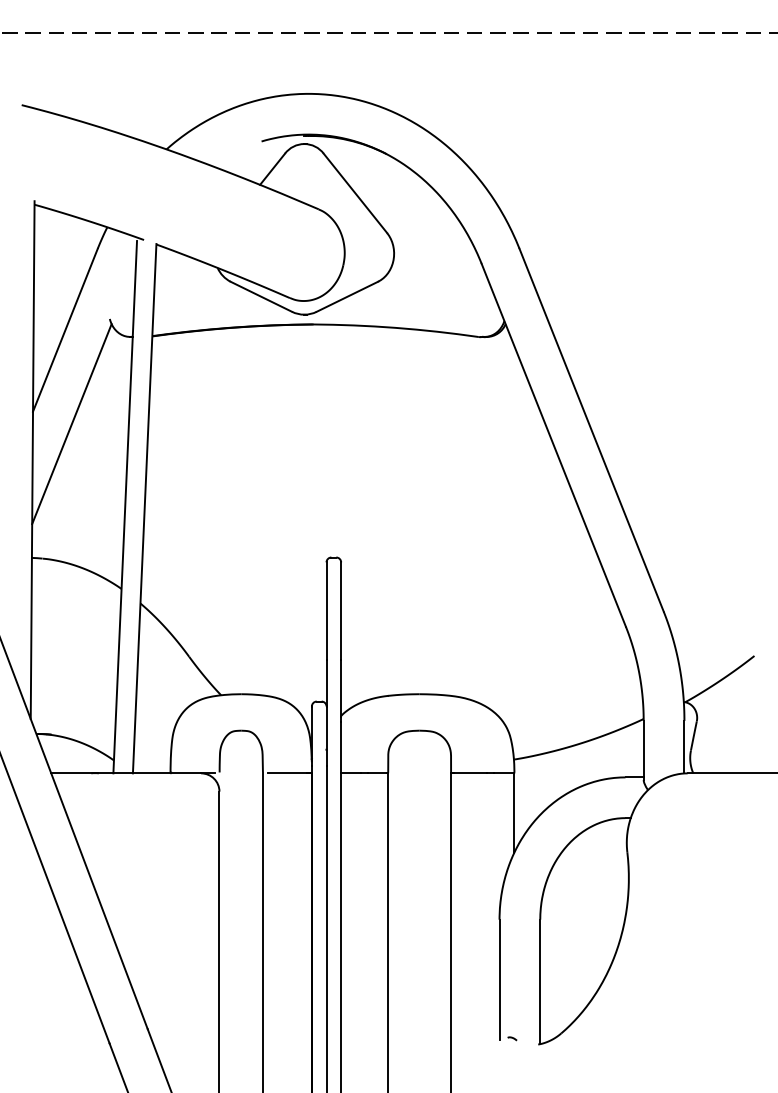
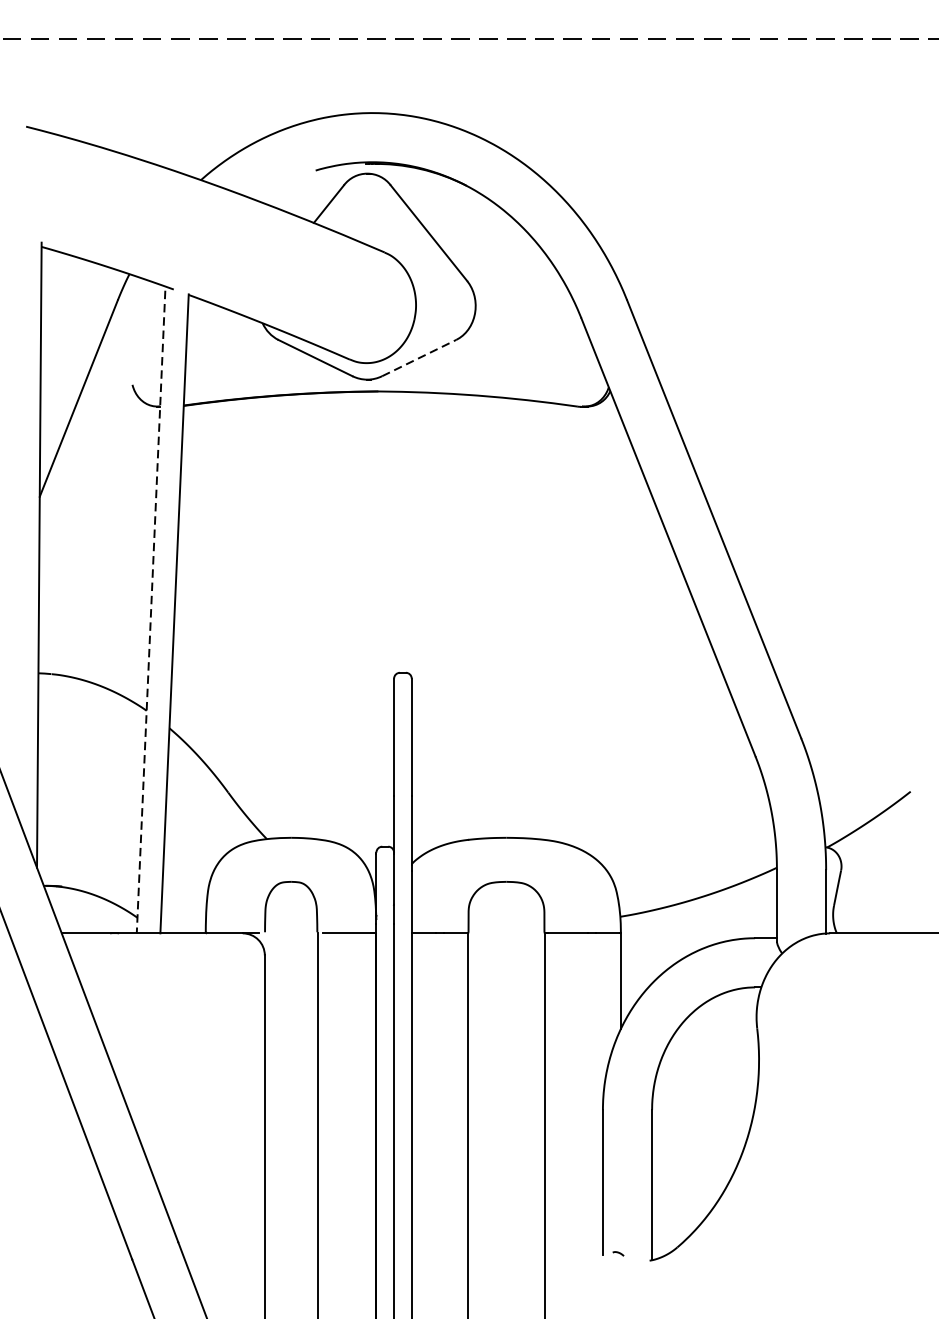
line: (347, 296) -> (419, 357), solid -> dashed
line: (71, 424) -> (86, 512), removed
line: (125, 507) -> (151, 612), solid -> dashed

